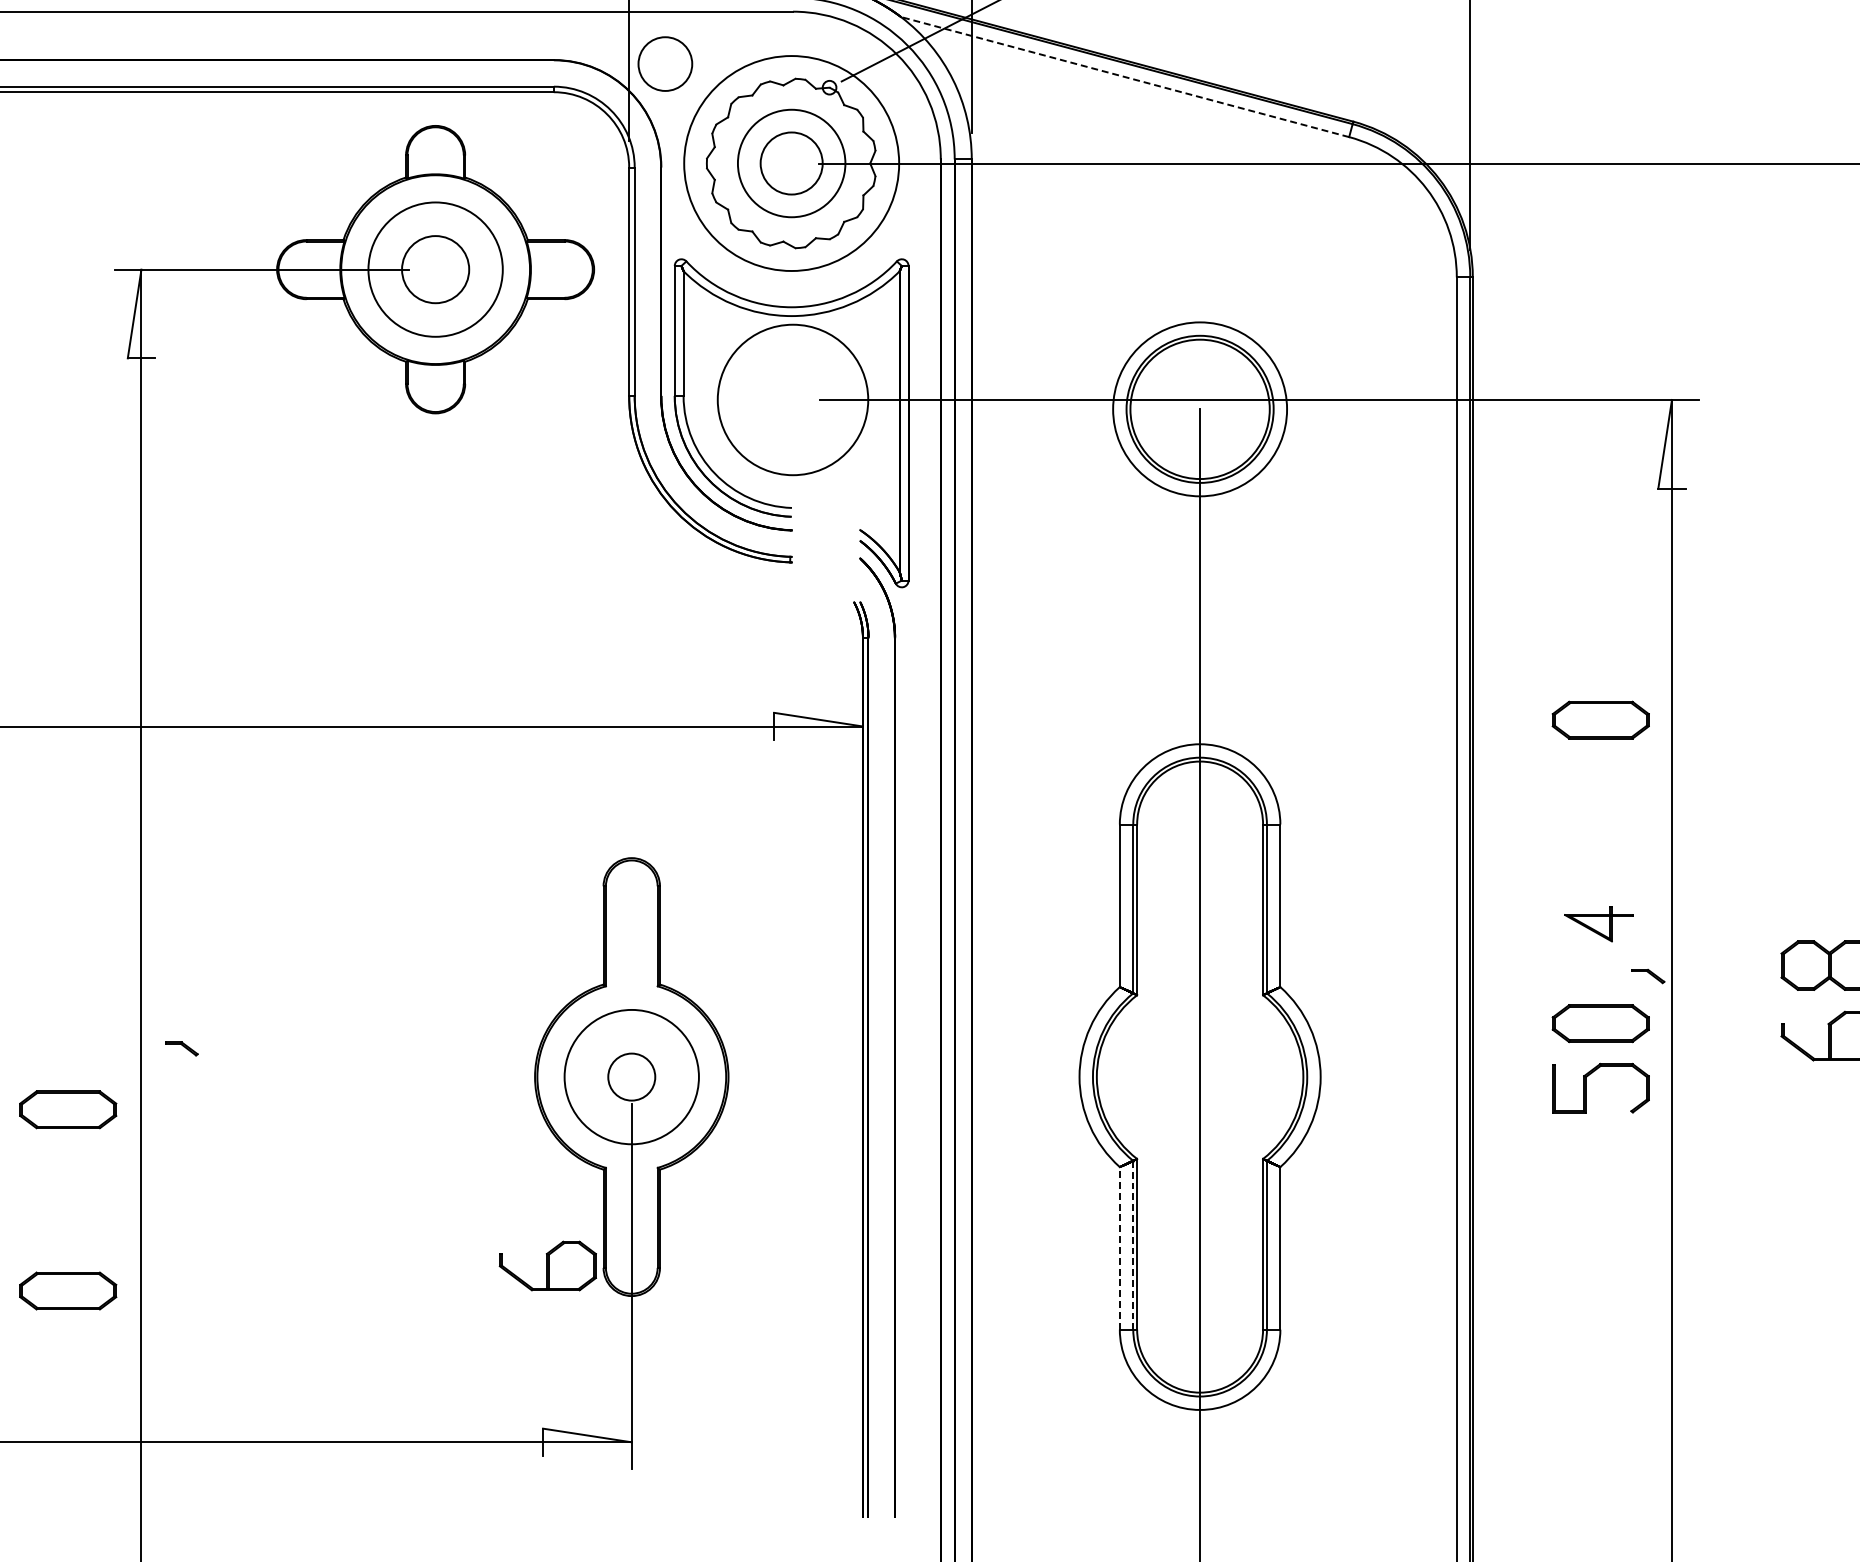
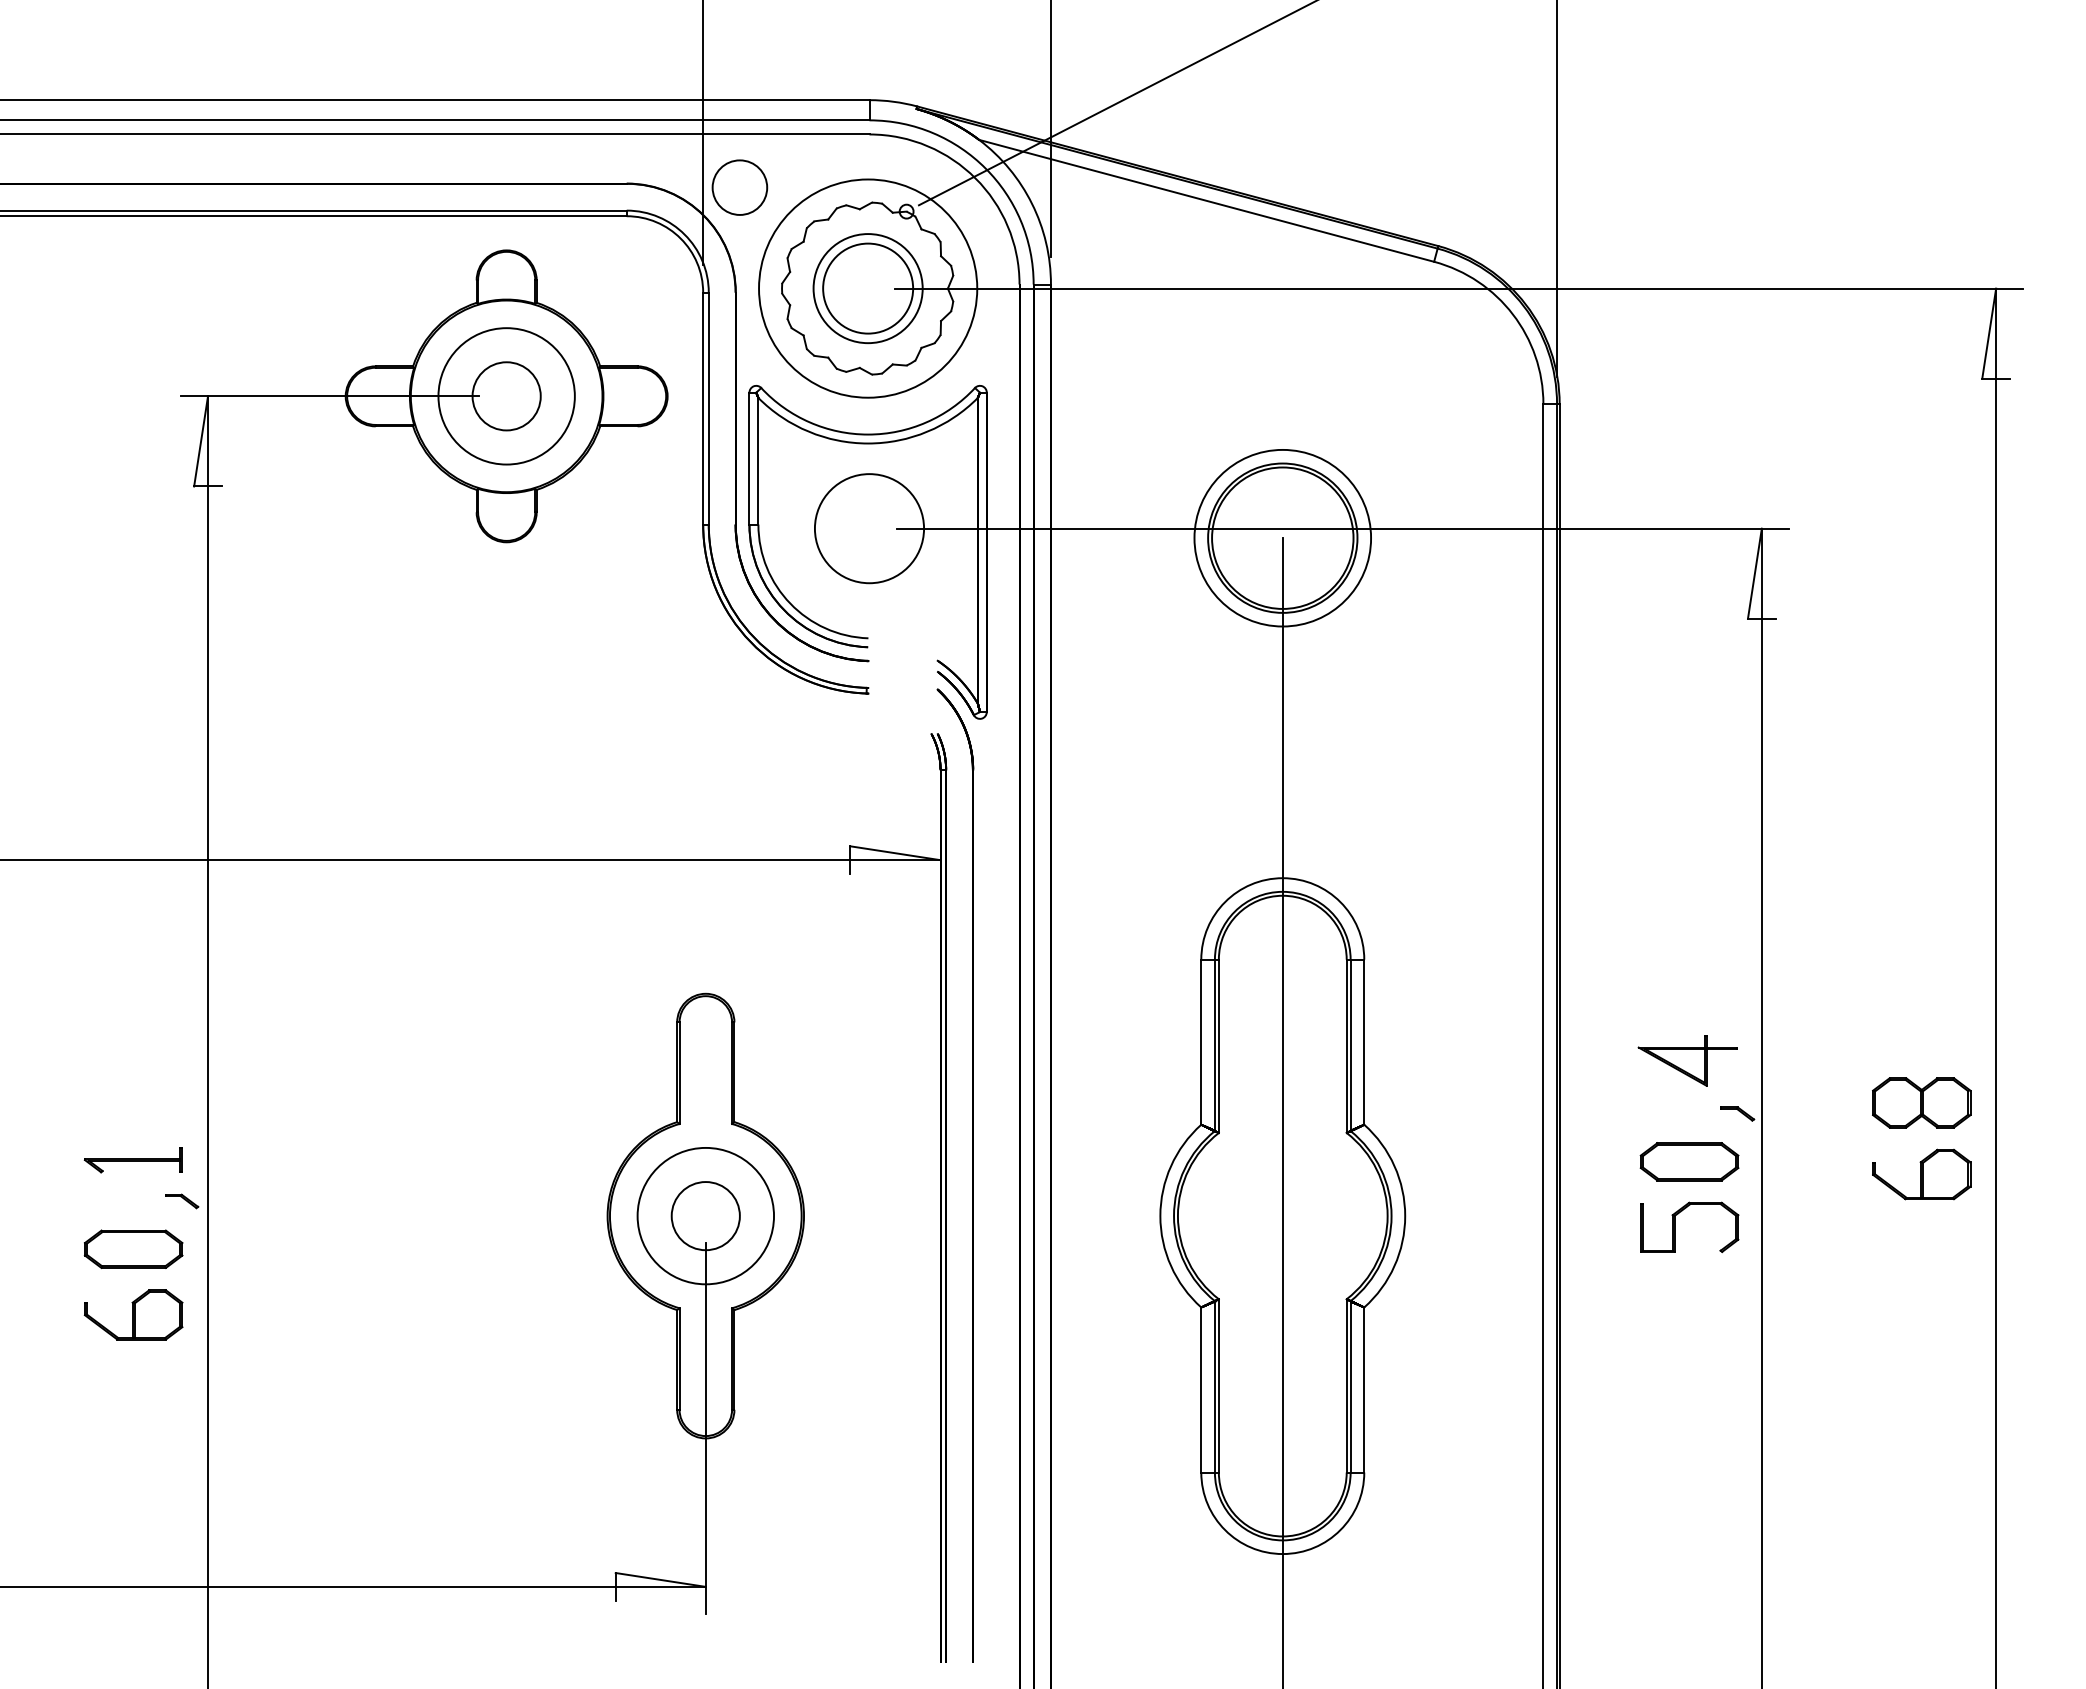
line: (1124, 76) -> (1206, 200), dashed -> solid
circle: (792, 163) -> (868, 288), size x1.43
circle: (793, 399) -> (869, 528), size x0.71
part: (1600, 719) -> (1689, 853), removed
part: (1598, 923) -> (1687, 1060), size x1.43
part: (67, 1022) -> (132, 1160), added
part: (182, 1048) -> (182, 1201), moved
circle: (631, 1077) -> (705, 1216), size x1.43
line: (1132, 1244) -> (1214, 1386), dashed -> solid
line: (1120, 1248) -> (1201, 1390), dashed -> solid
part: (547, 1265) -> (133, 1314), moved
part: (68, 1290) -> (133, 1432), removed

